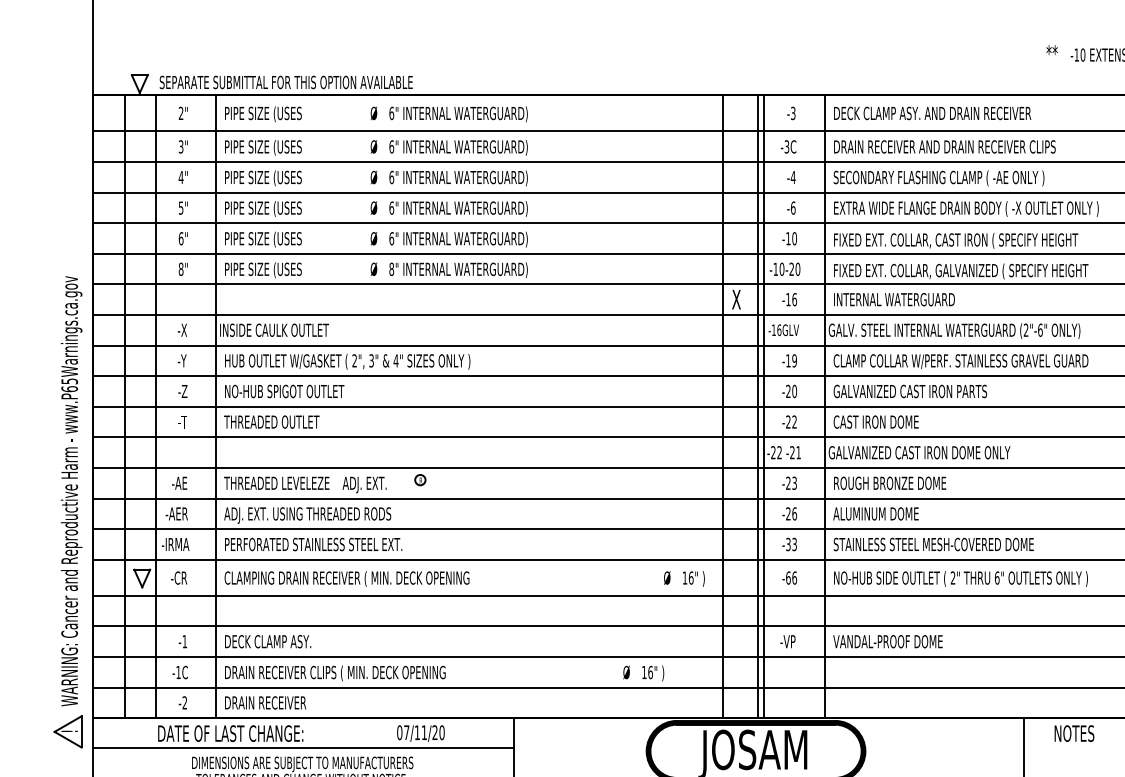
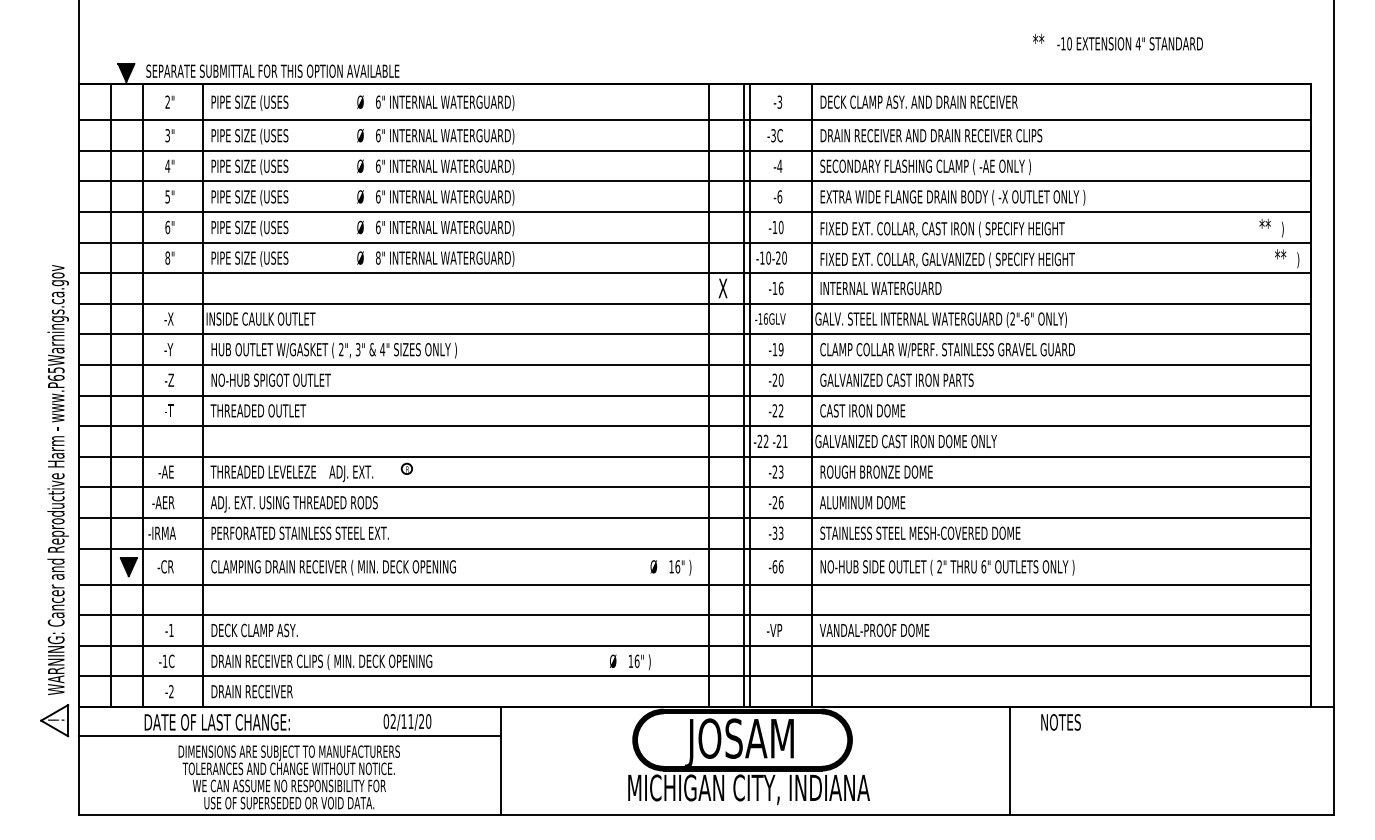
fill: (139, 83) -> (126, 72), added
fill: (141, 578) -> (128, 567), added
text: (405, 732) -> (392, 721), 07/11/20 -> 02/11/20

